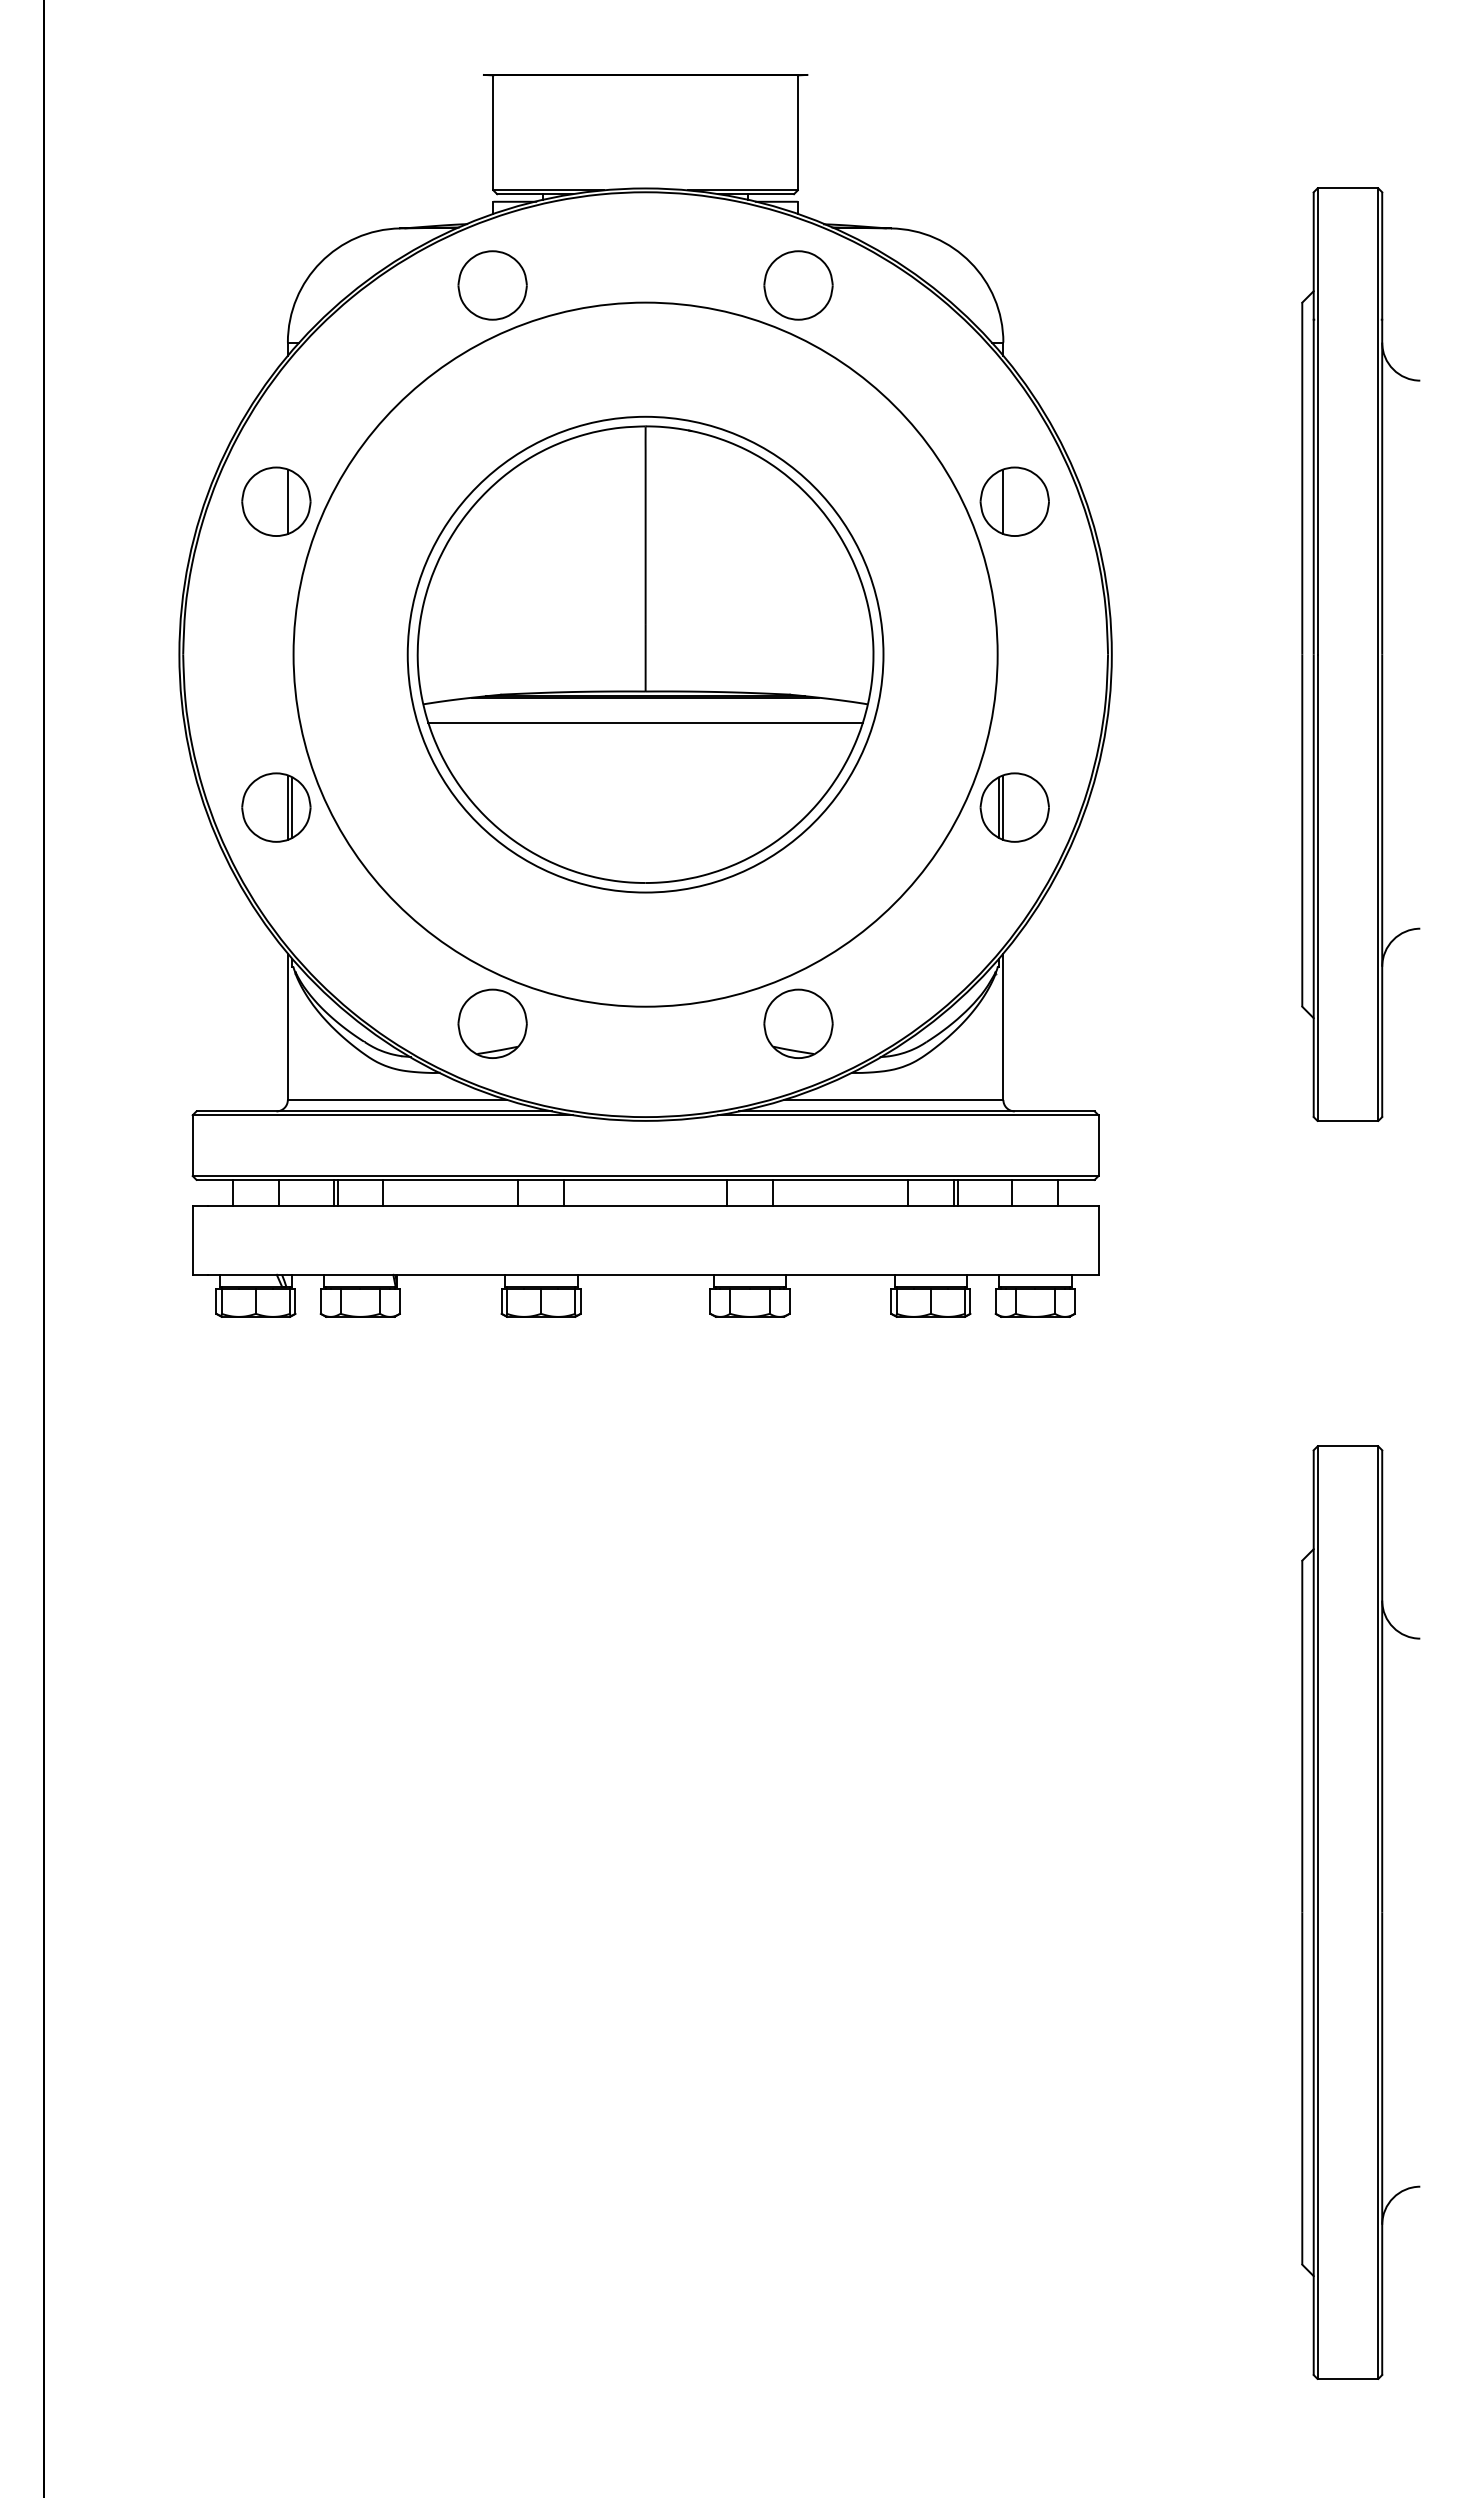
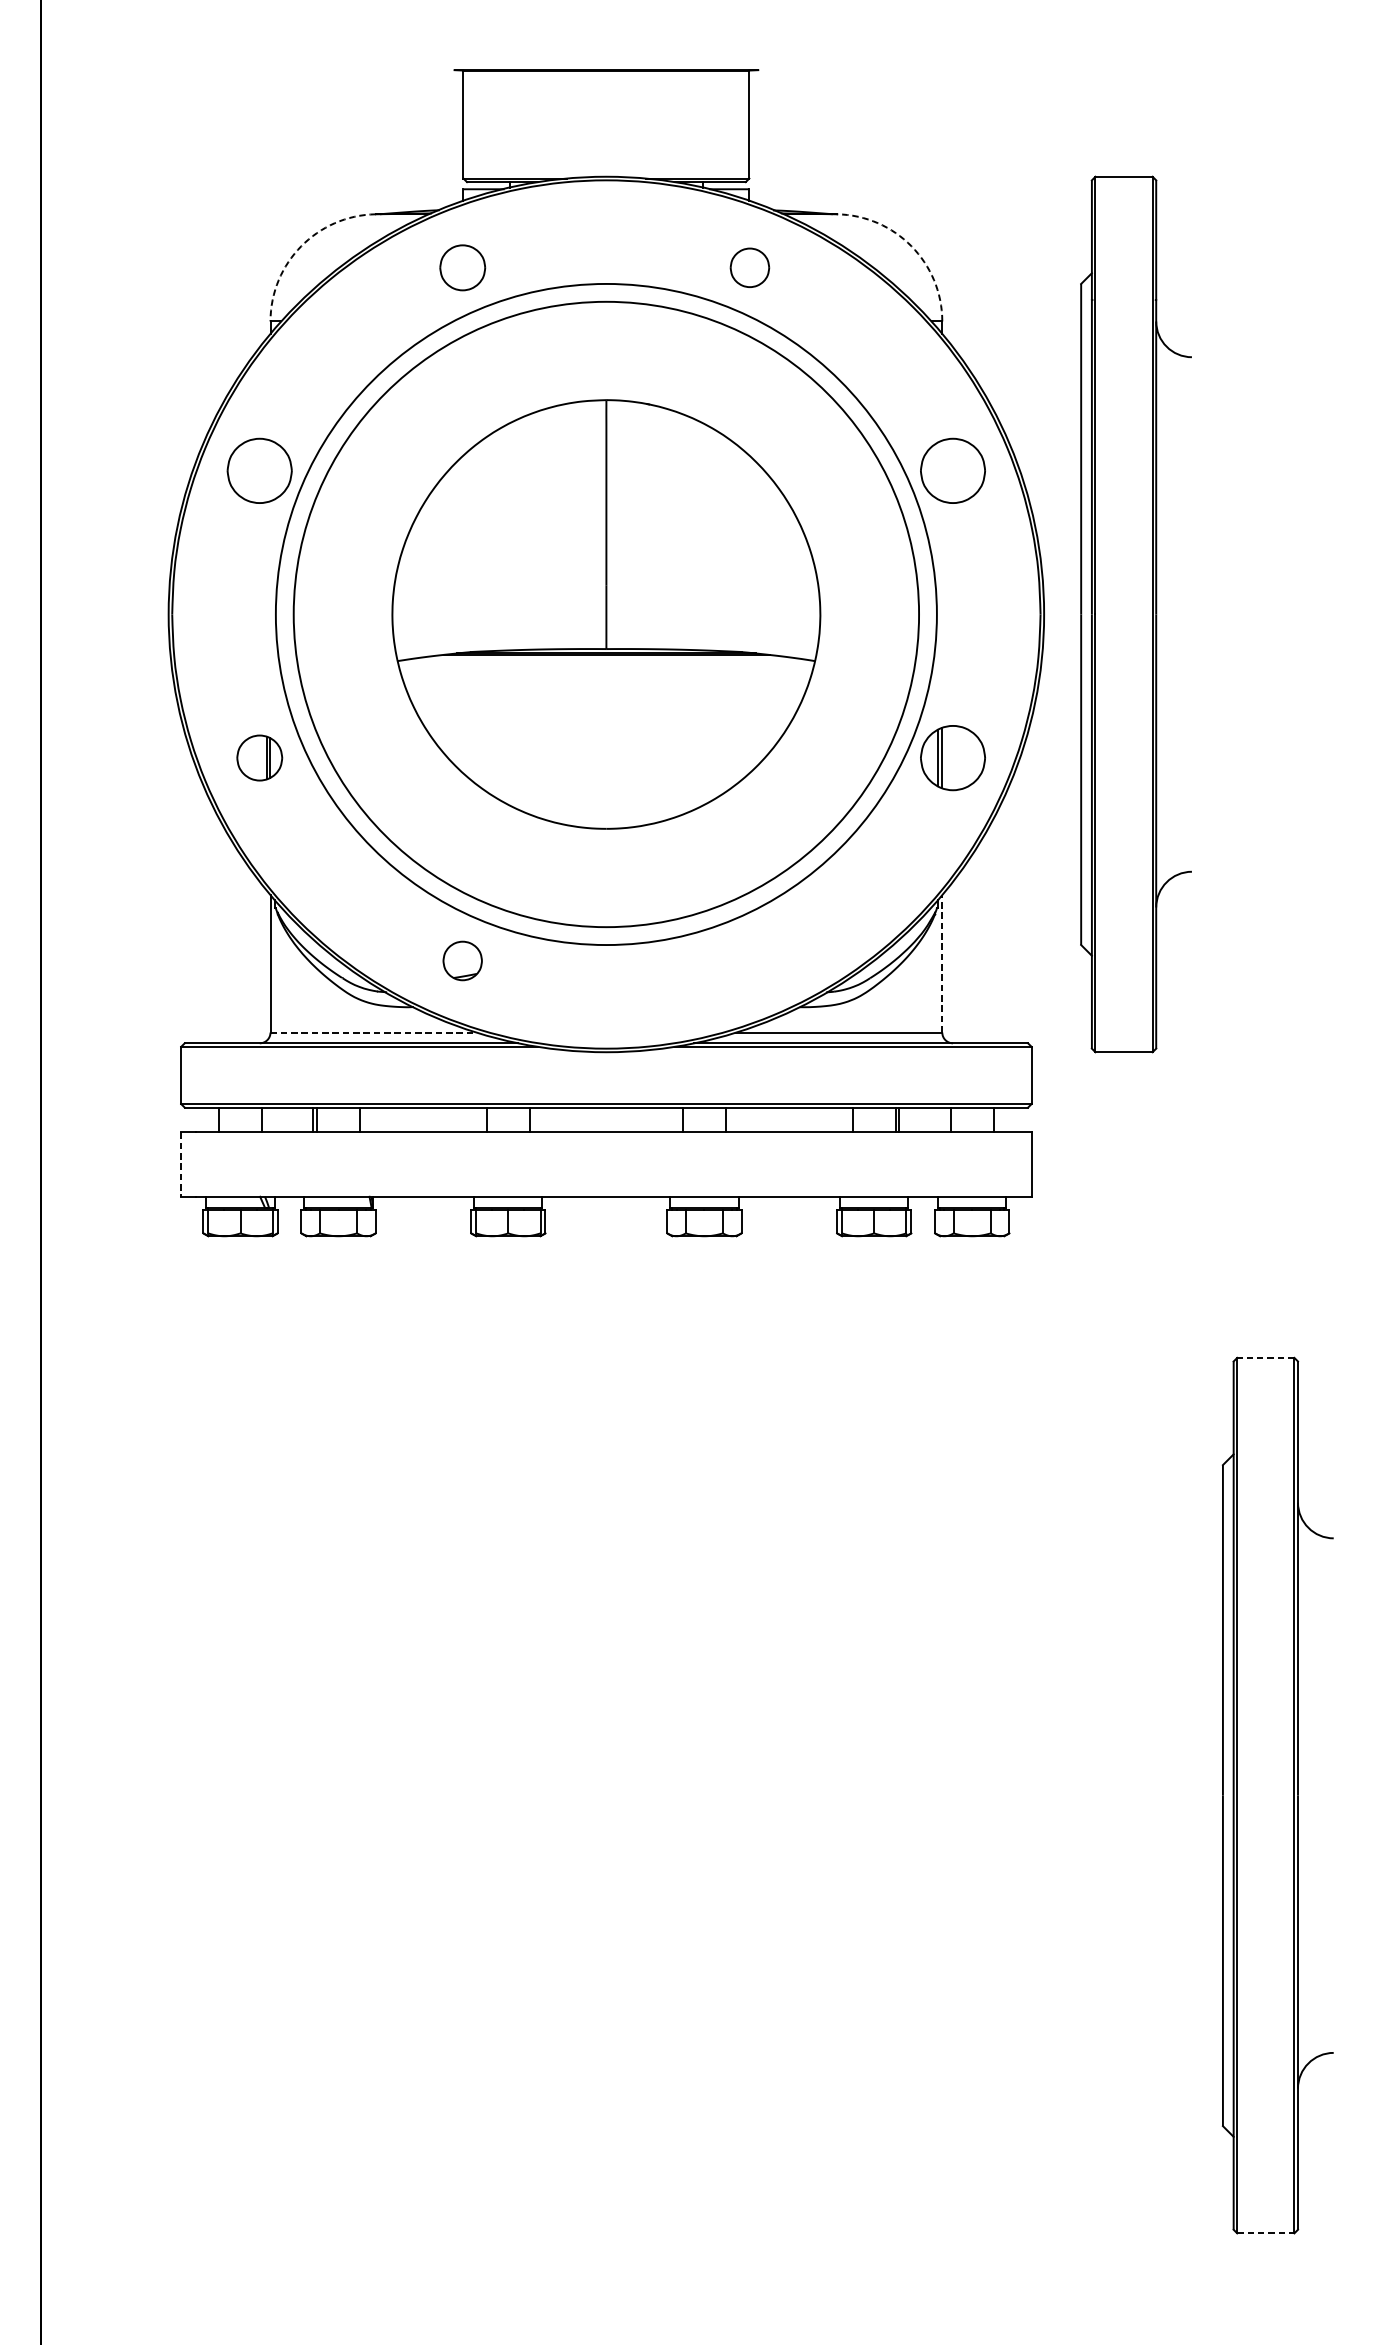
arc: (320, 262) -> (301, 246), solid -> dashed
arc: (970, 262) -> (911, 246), solid -> dashed
part: (492, 285) -> (462, 267), size x0.7
part: (798, 285) -> (749, 267), size x0.6
line: (287, 501) -> (270, 470), removed
line: (1003, 501) -> (942, 470), removed
circle: (645, 654) -> (606, 614), size x1.4
part: (1360, 654) -> (1135, 614), moved
line: (645, 723) -> (606, 679), removed
part: (276, 807) -> (259, 757), size x0.7
part: (492, 1023) -> (462, 960), size x0.6
part: (798, 1023) -> (749, 960), removed
line: (1003, 1026) -> (942, 963), solid -> dashed
line: (397, 1099) -> (373, 1032), solid -> dashed
line: (192, 1241) -> (180, 1165), solid -> dashed
line: (1347, 1446) -> (1265, 1357), solid -> dashed
line: (1348, 2378) -> (1266, 2232), solid -> dashed

